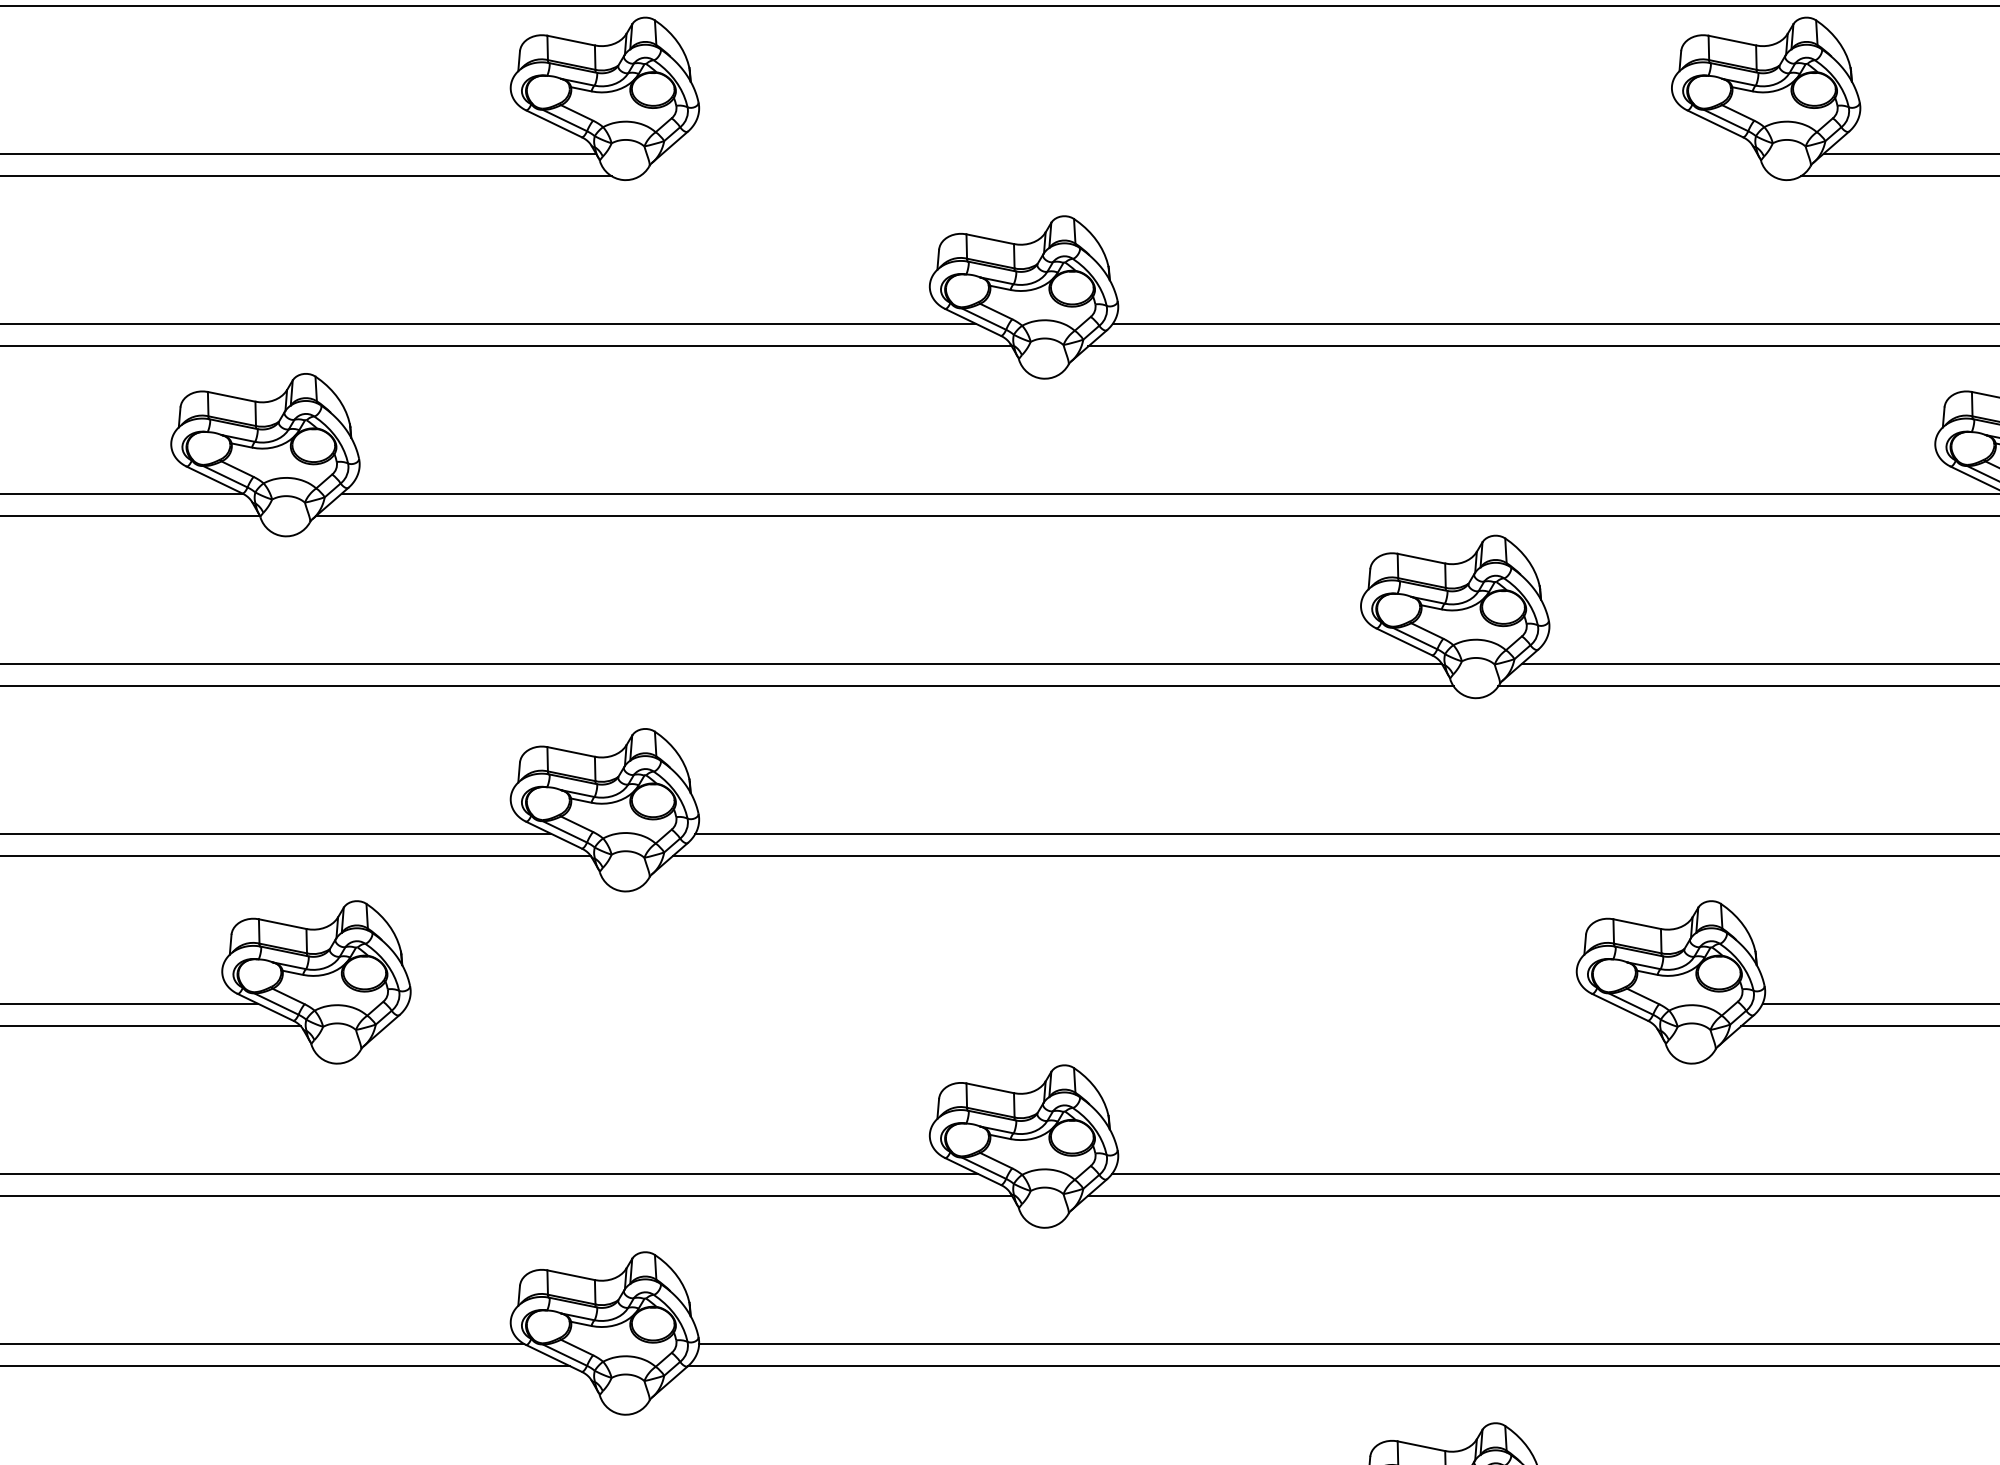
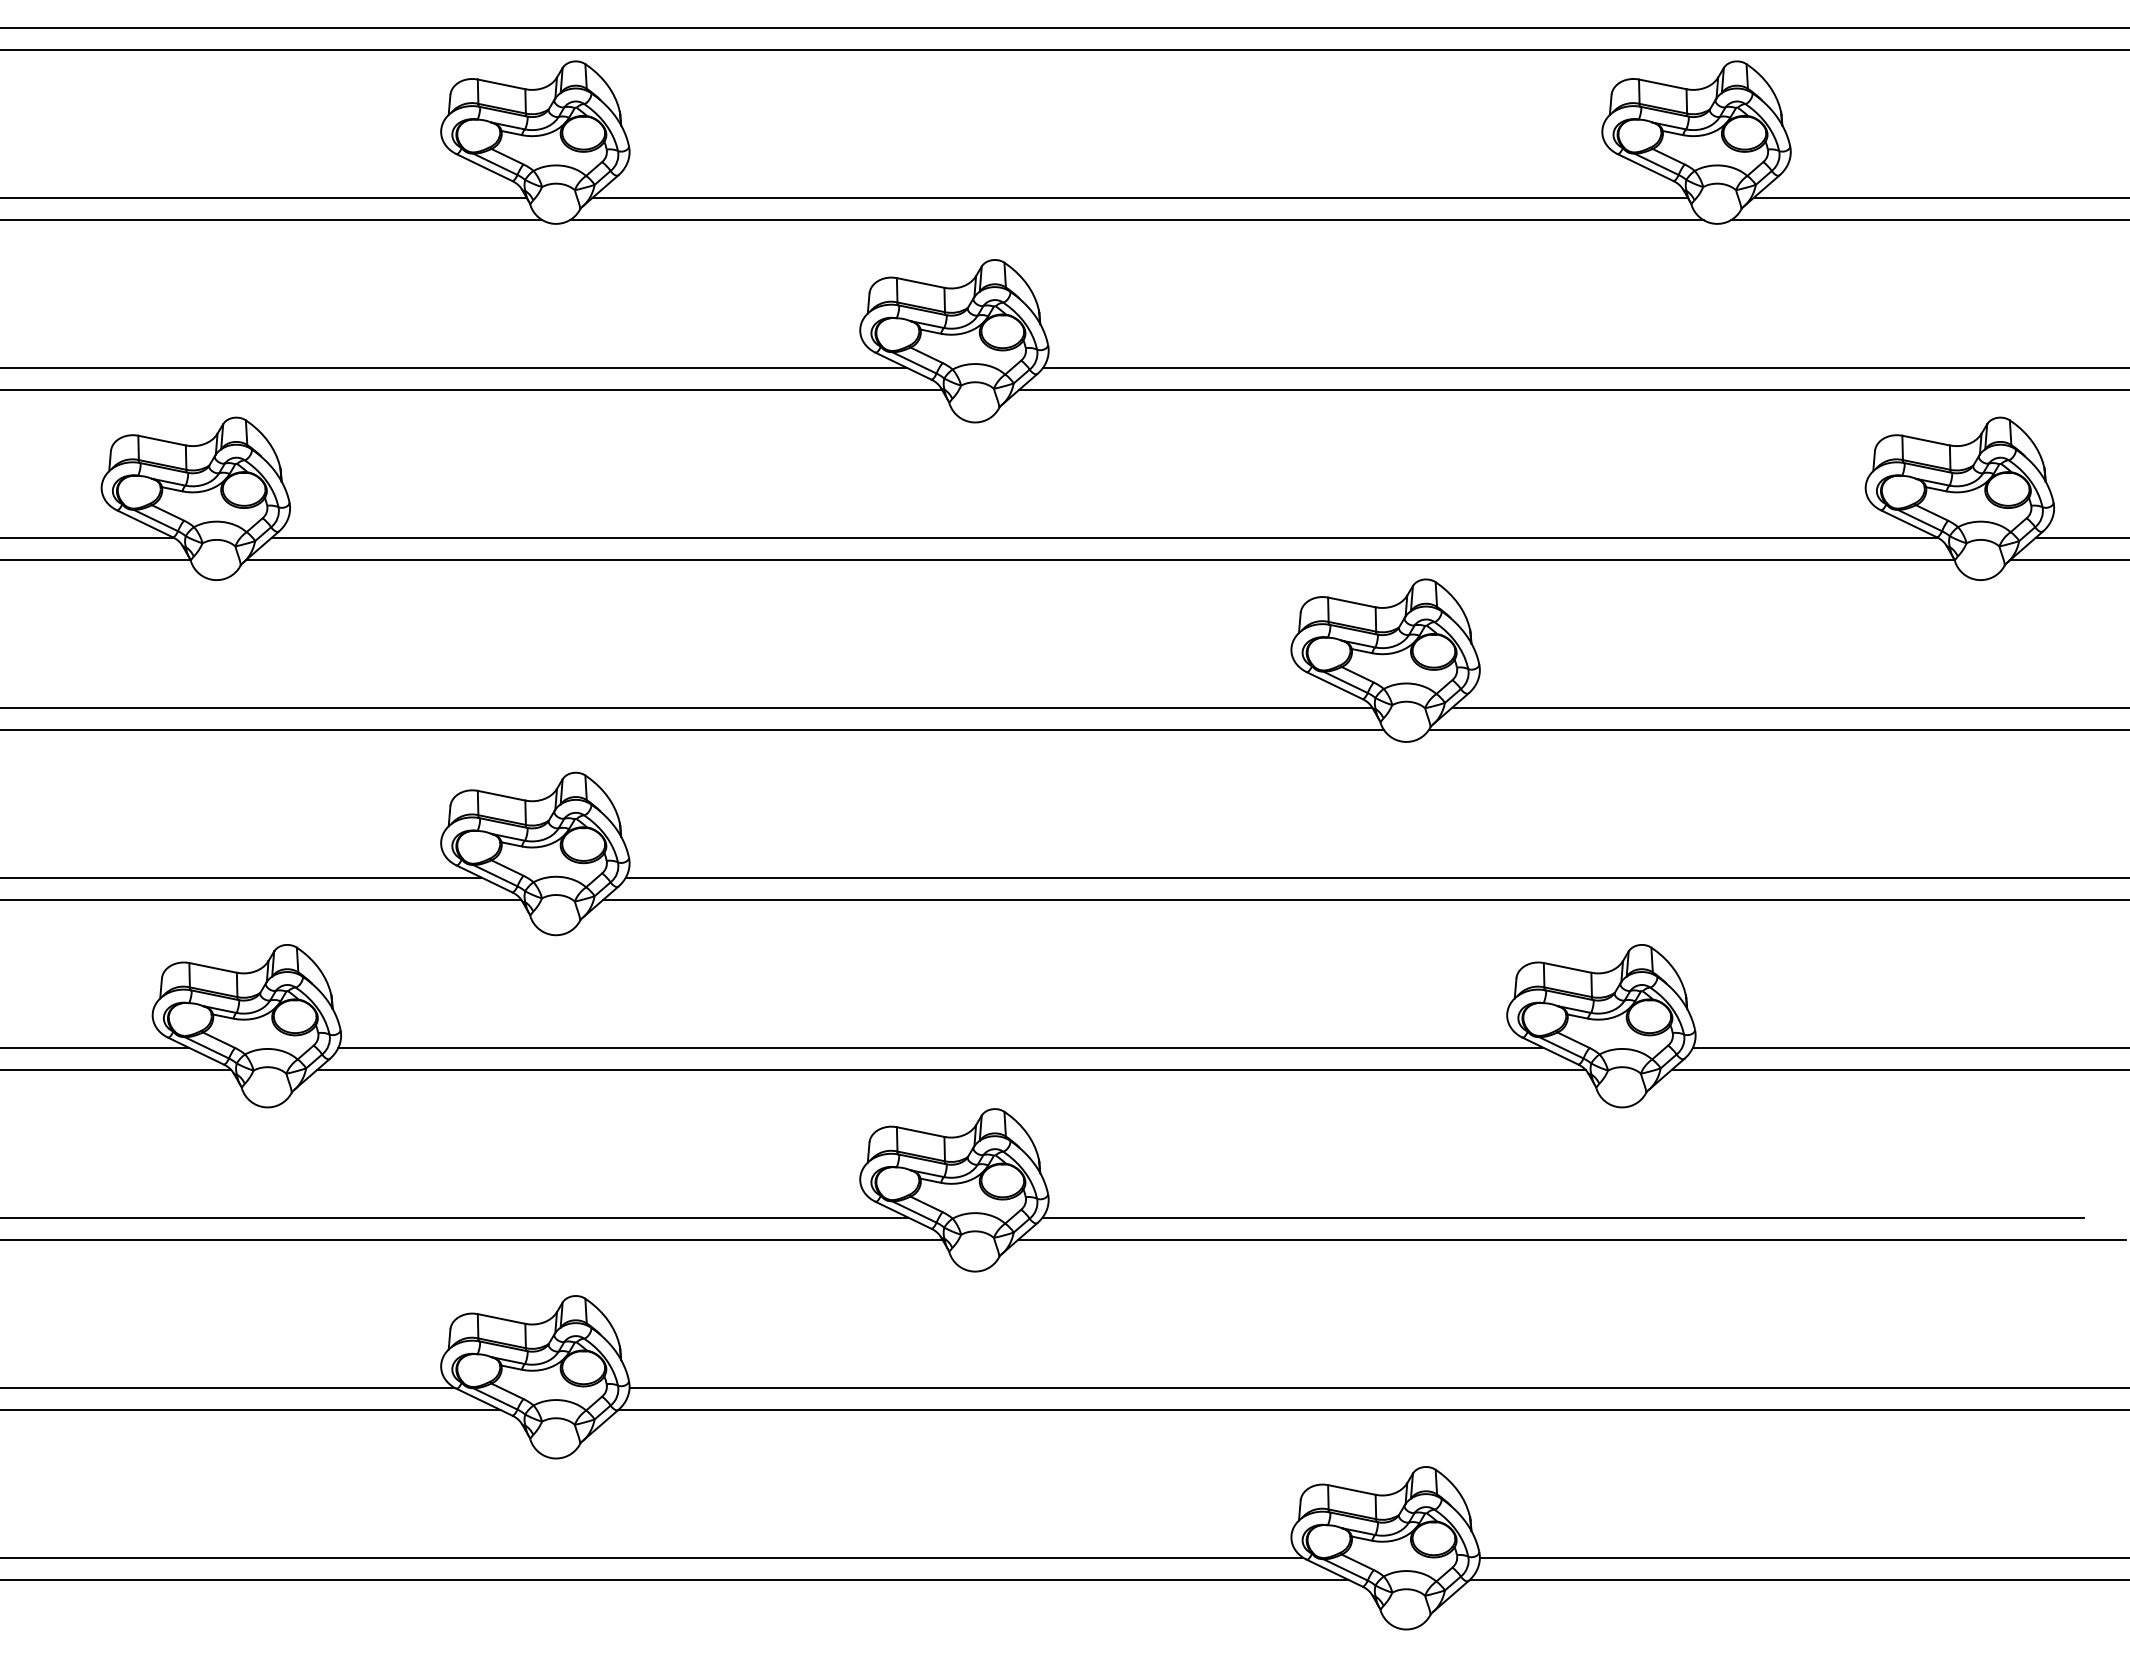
line: (1209, 153) -> (1139, 197), added
line: (1206, 176) -> (1136, 220), added
line: (1010, 1003) -> (940, 1047), added
line: (1021, 1026) -> (951, 1070), added

